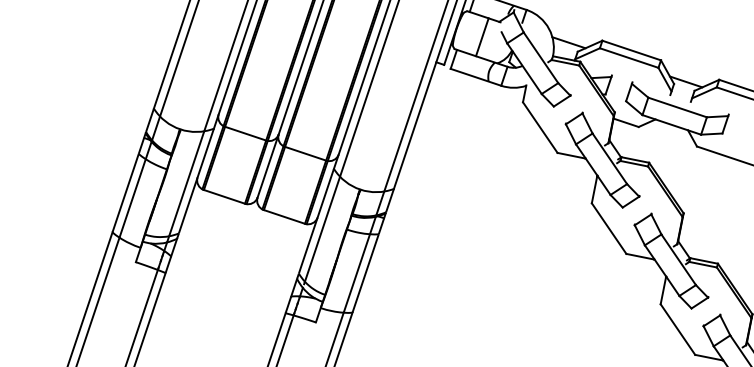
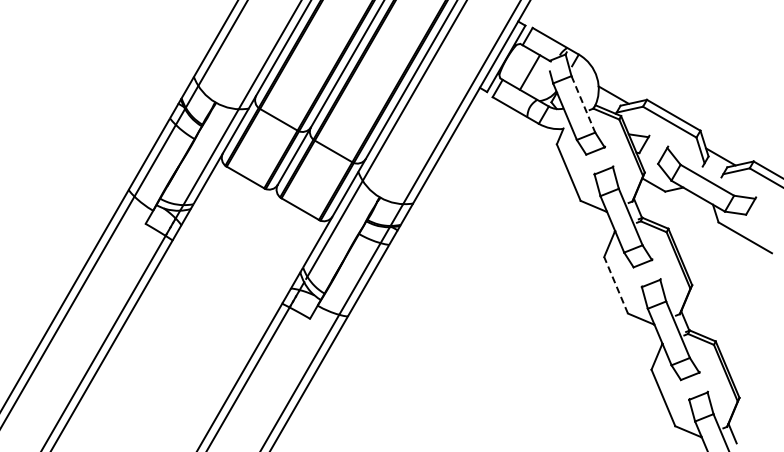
line: (541, 57) -> (583, 104), solid -> dashed
line: (609, 228) -> (616, 285), solid -> dashed

